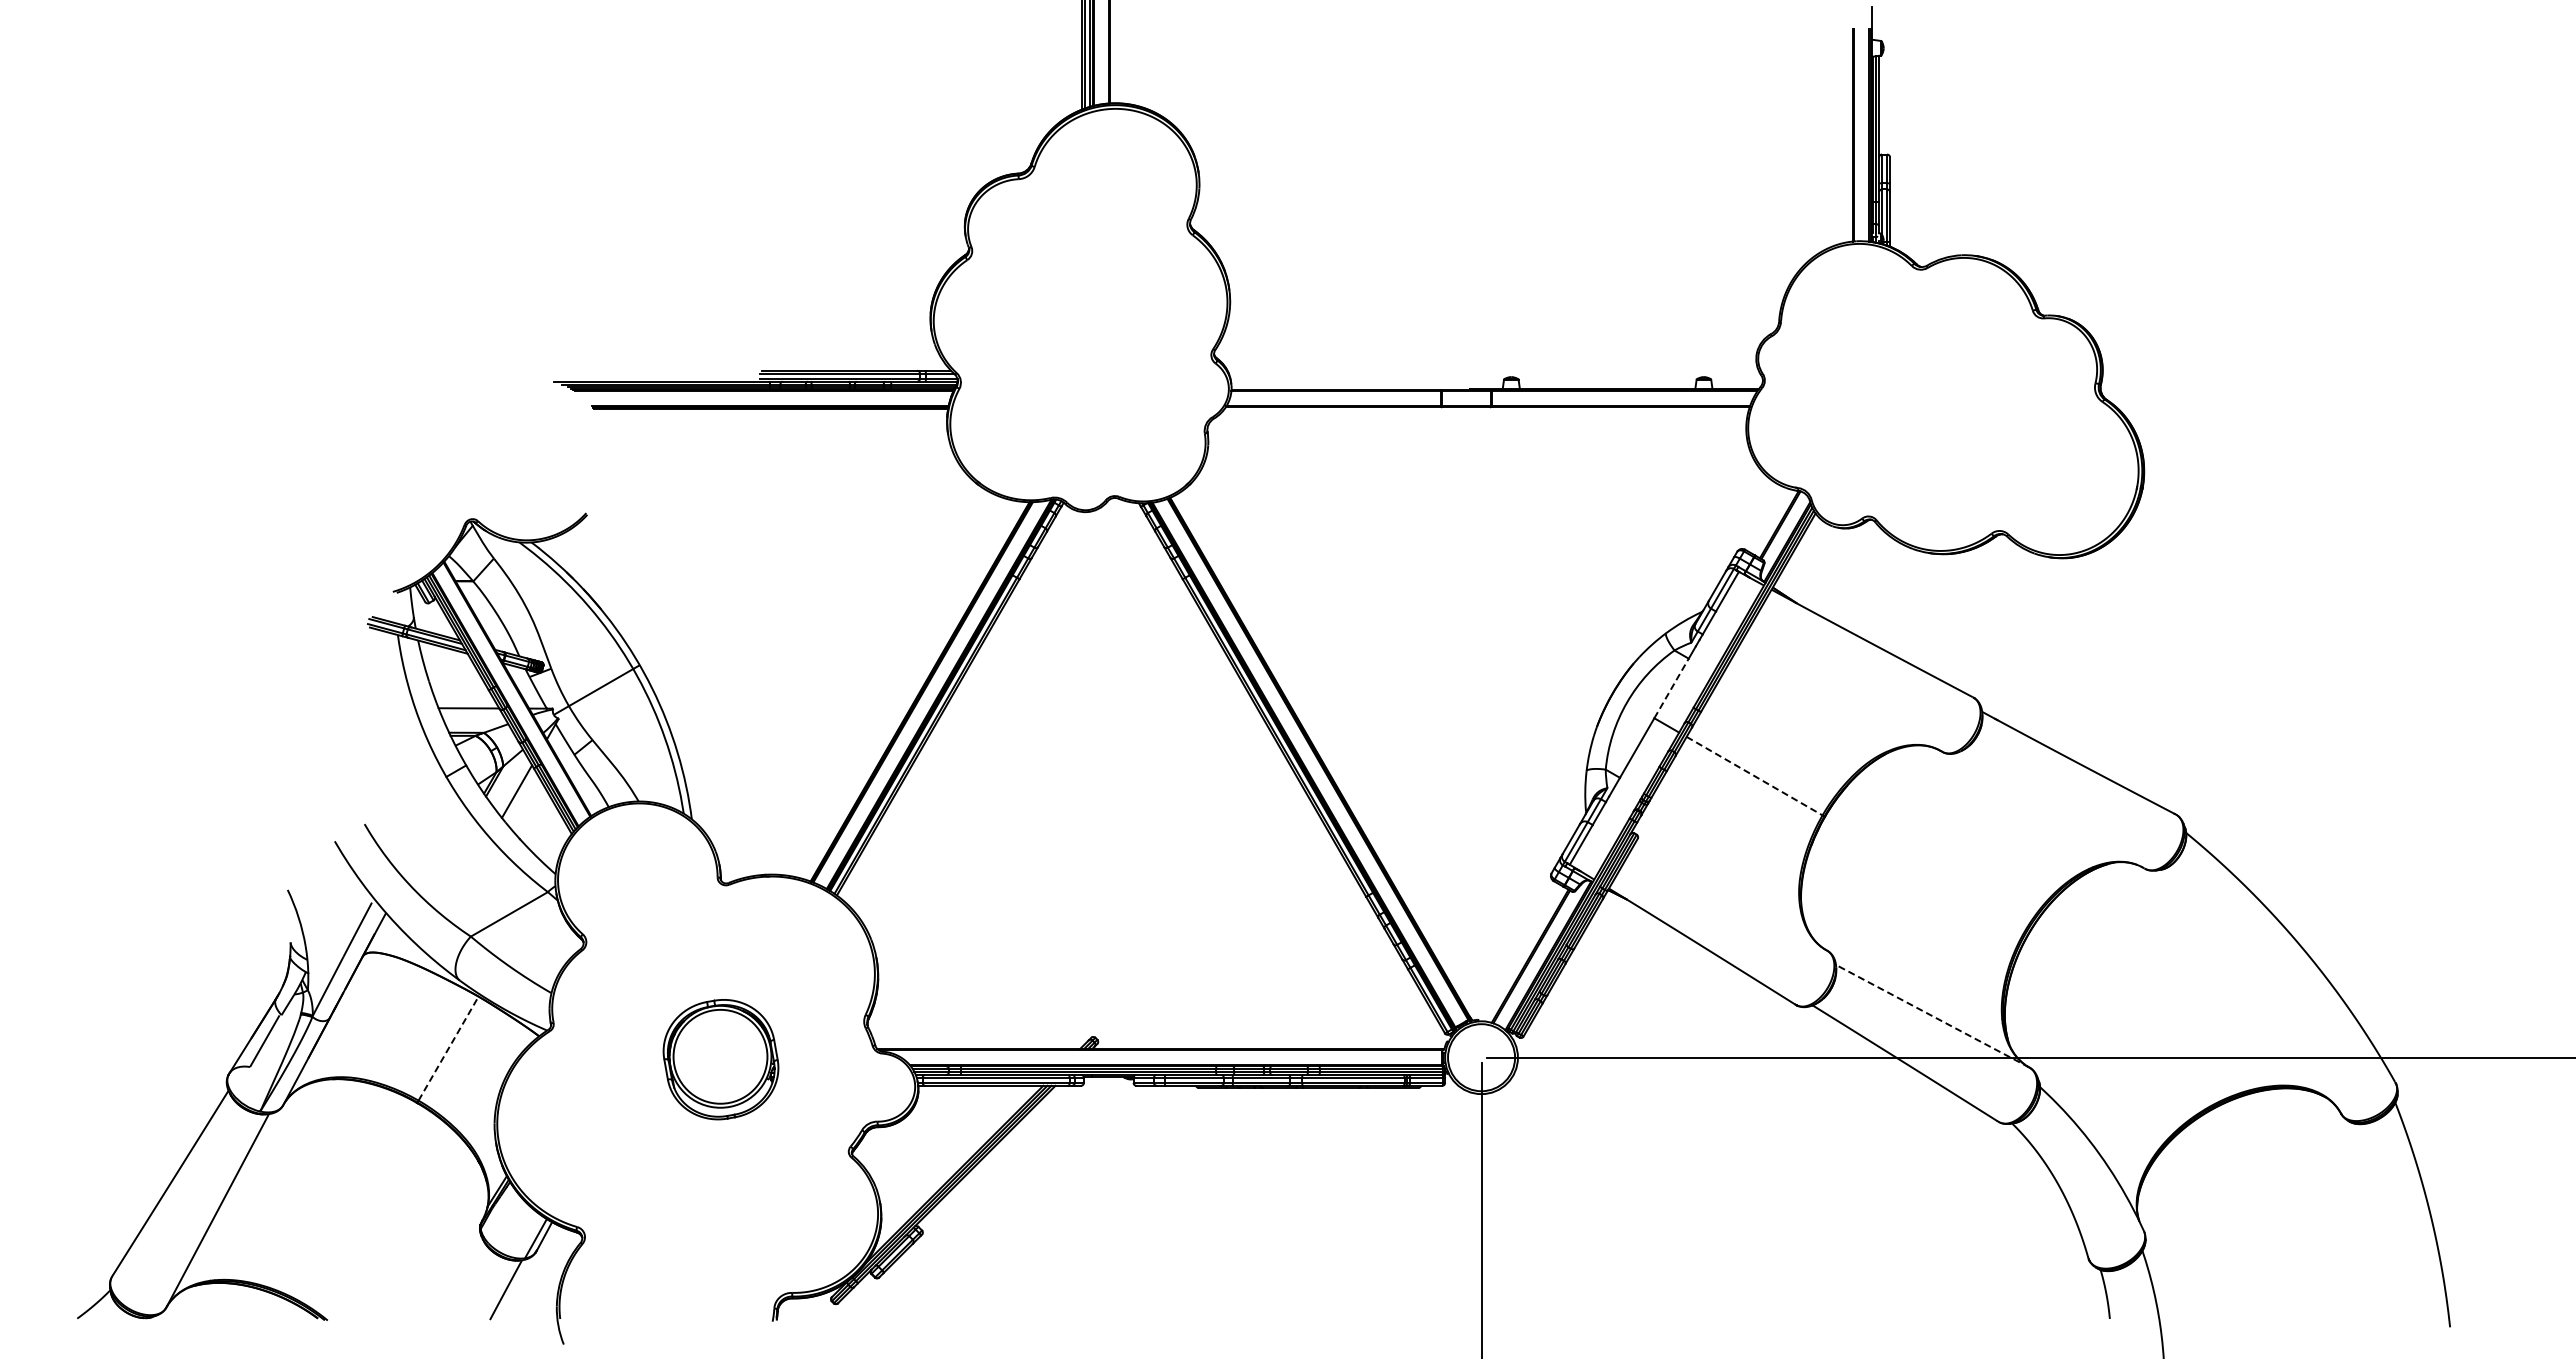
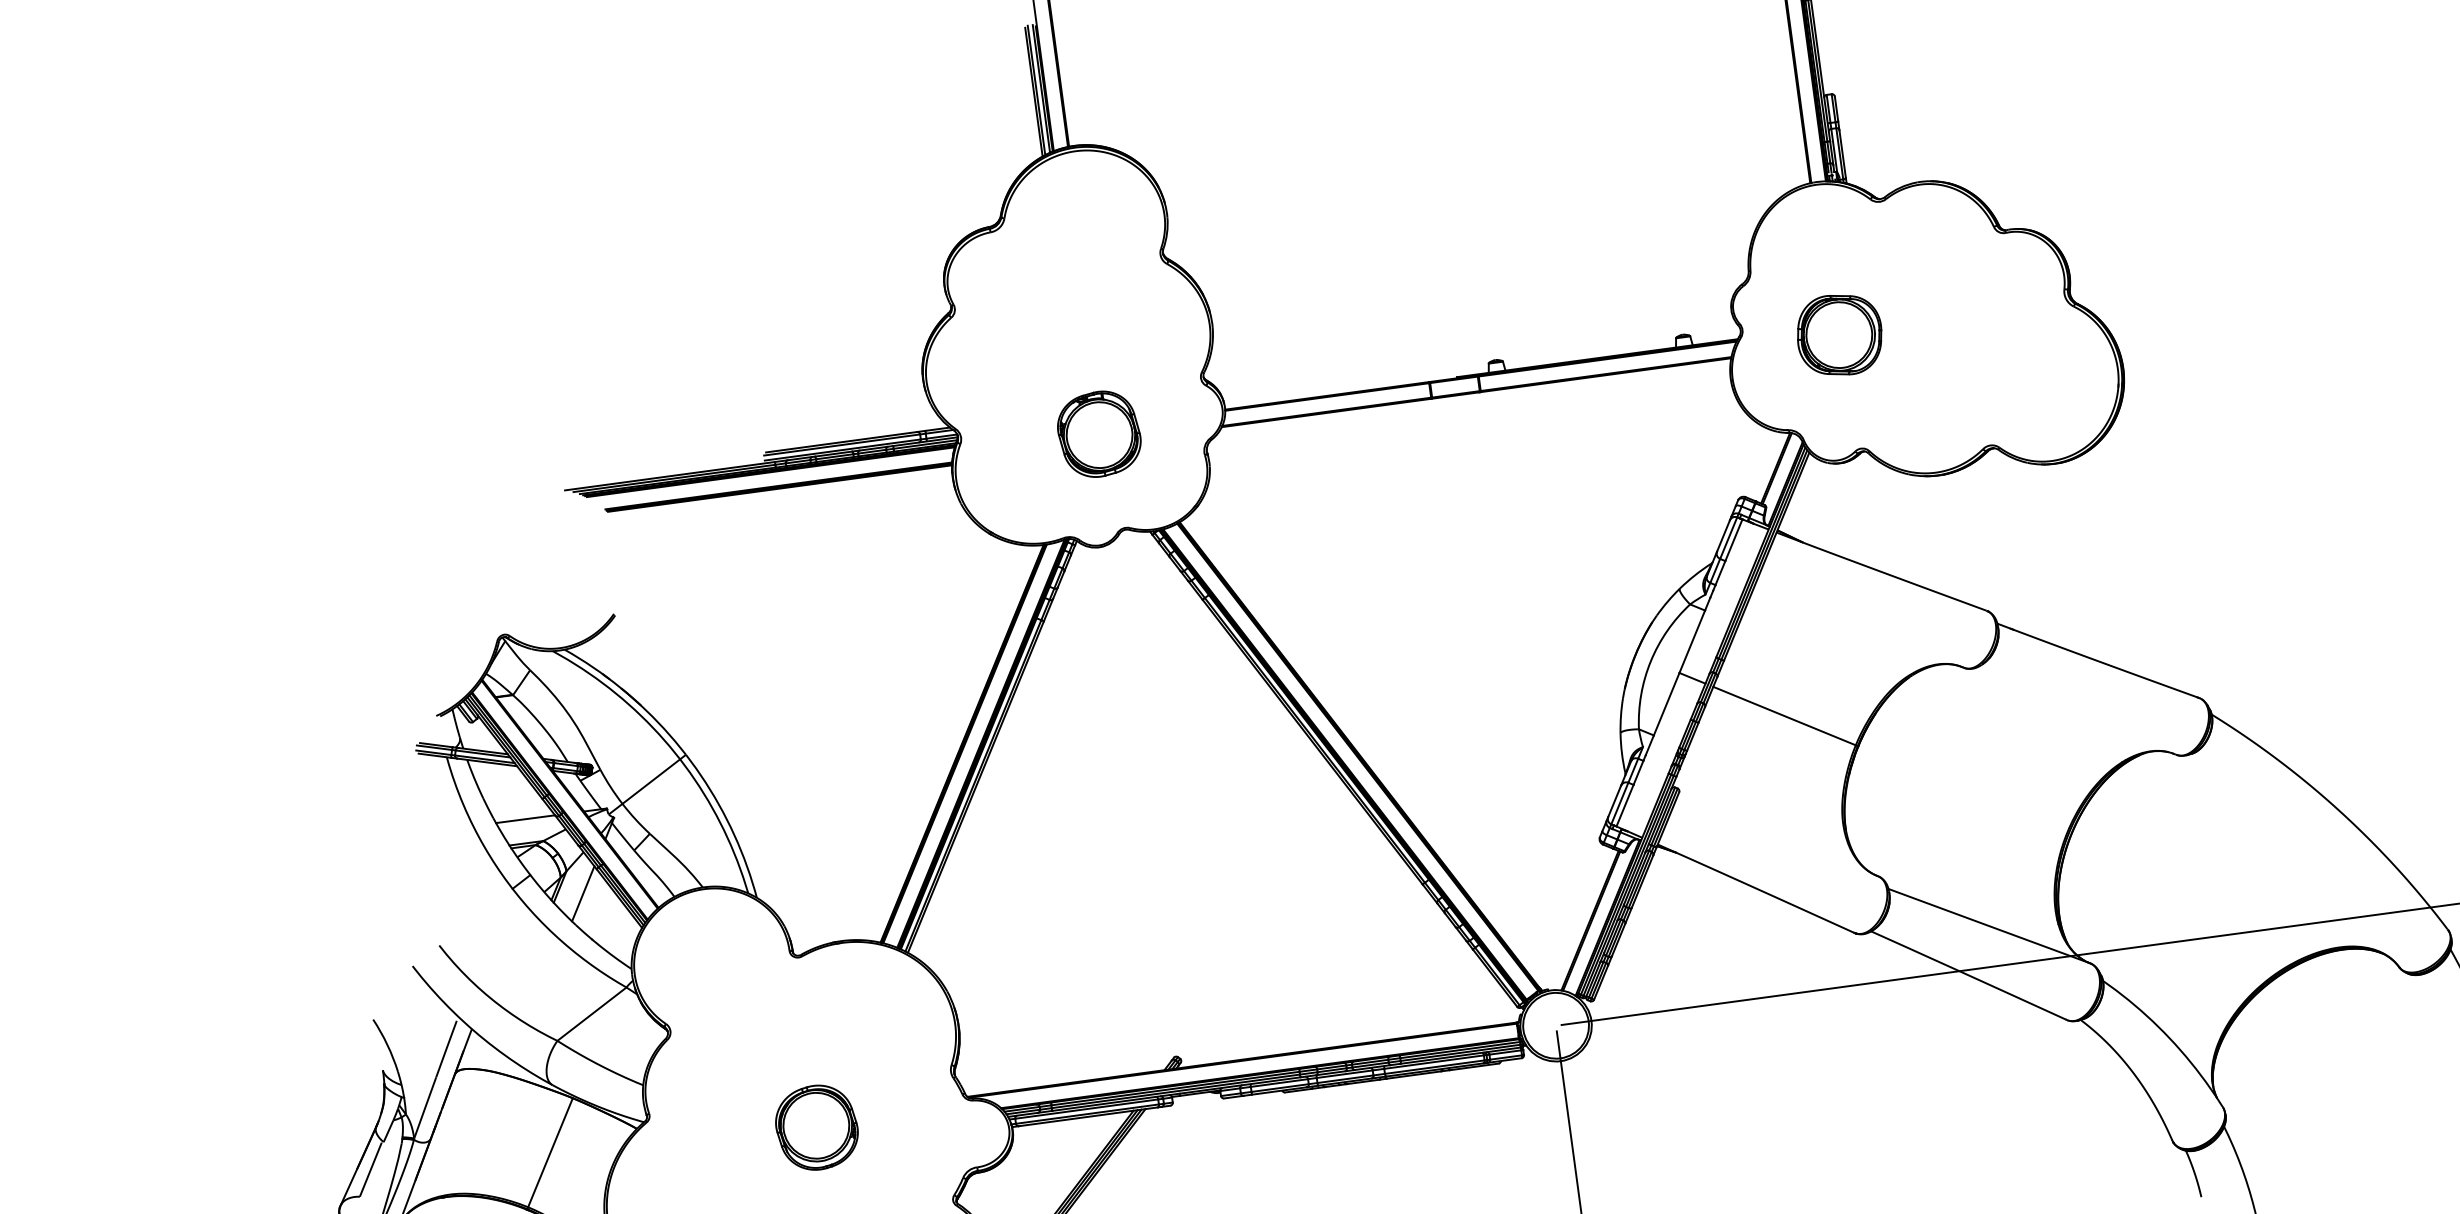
part: (1101, 397) -> (1099, 433), added
part: (1862, 398) -> (1839, 334), added
line: (1671, 688) -> (1692, 641), dashed -> solid
line: (1755, 776) -> (1785, 716), dashed -> solid
line: (1932, 1016) -> (1989, 926), dashed -> solid
line: (448, 1048) -> (550, 1152), dashed -> solid
part: (721, 1059) -> (817, 1127), size x0.71

